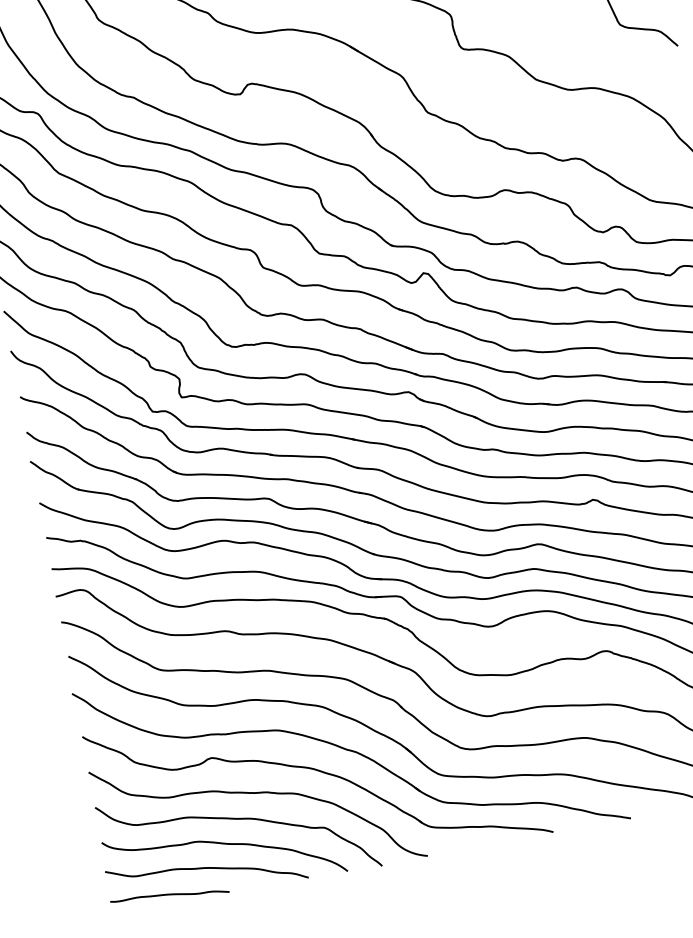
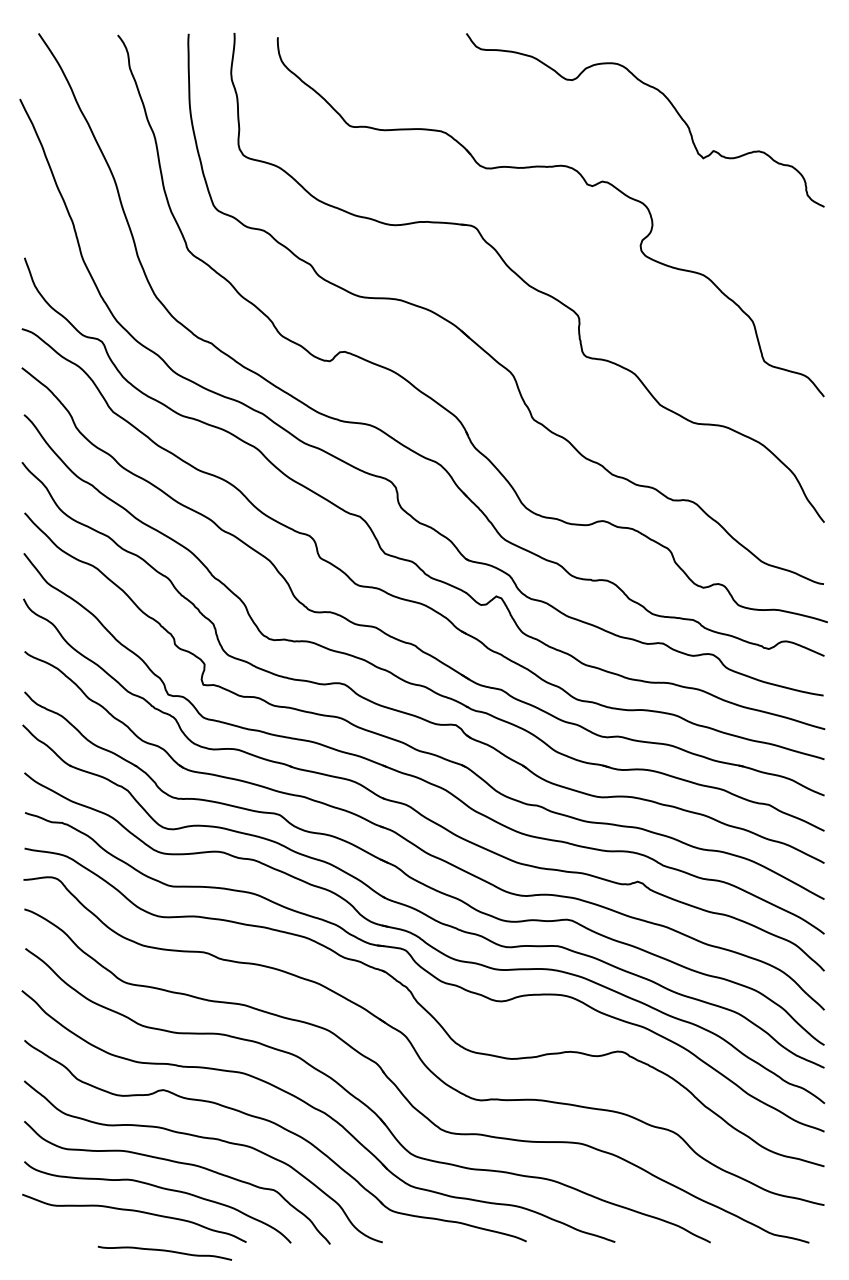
curve: (169, 895) -> (164, 1251), moved

